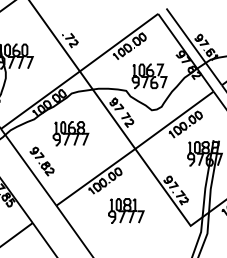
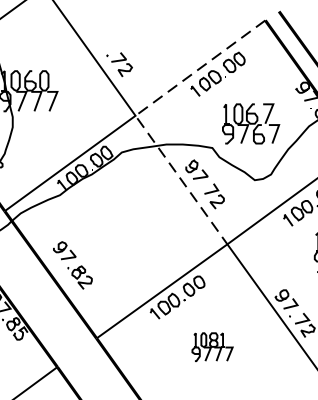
line: (79, 71) -> (134, 115), solid -> dashed
part: (70, 133) -> (119, 218), removed
part: (126, 210) -> (212, 346), size x0.7

